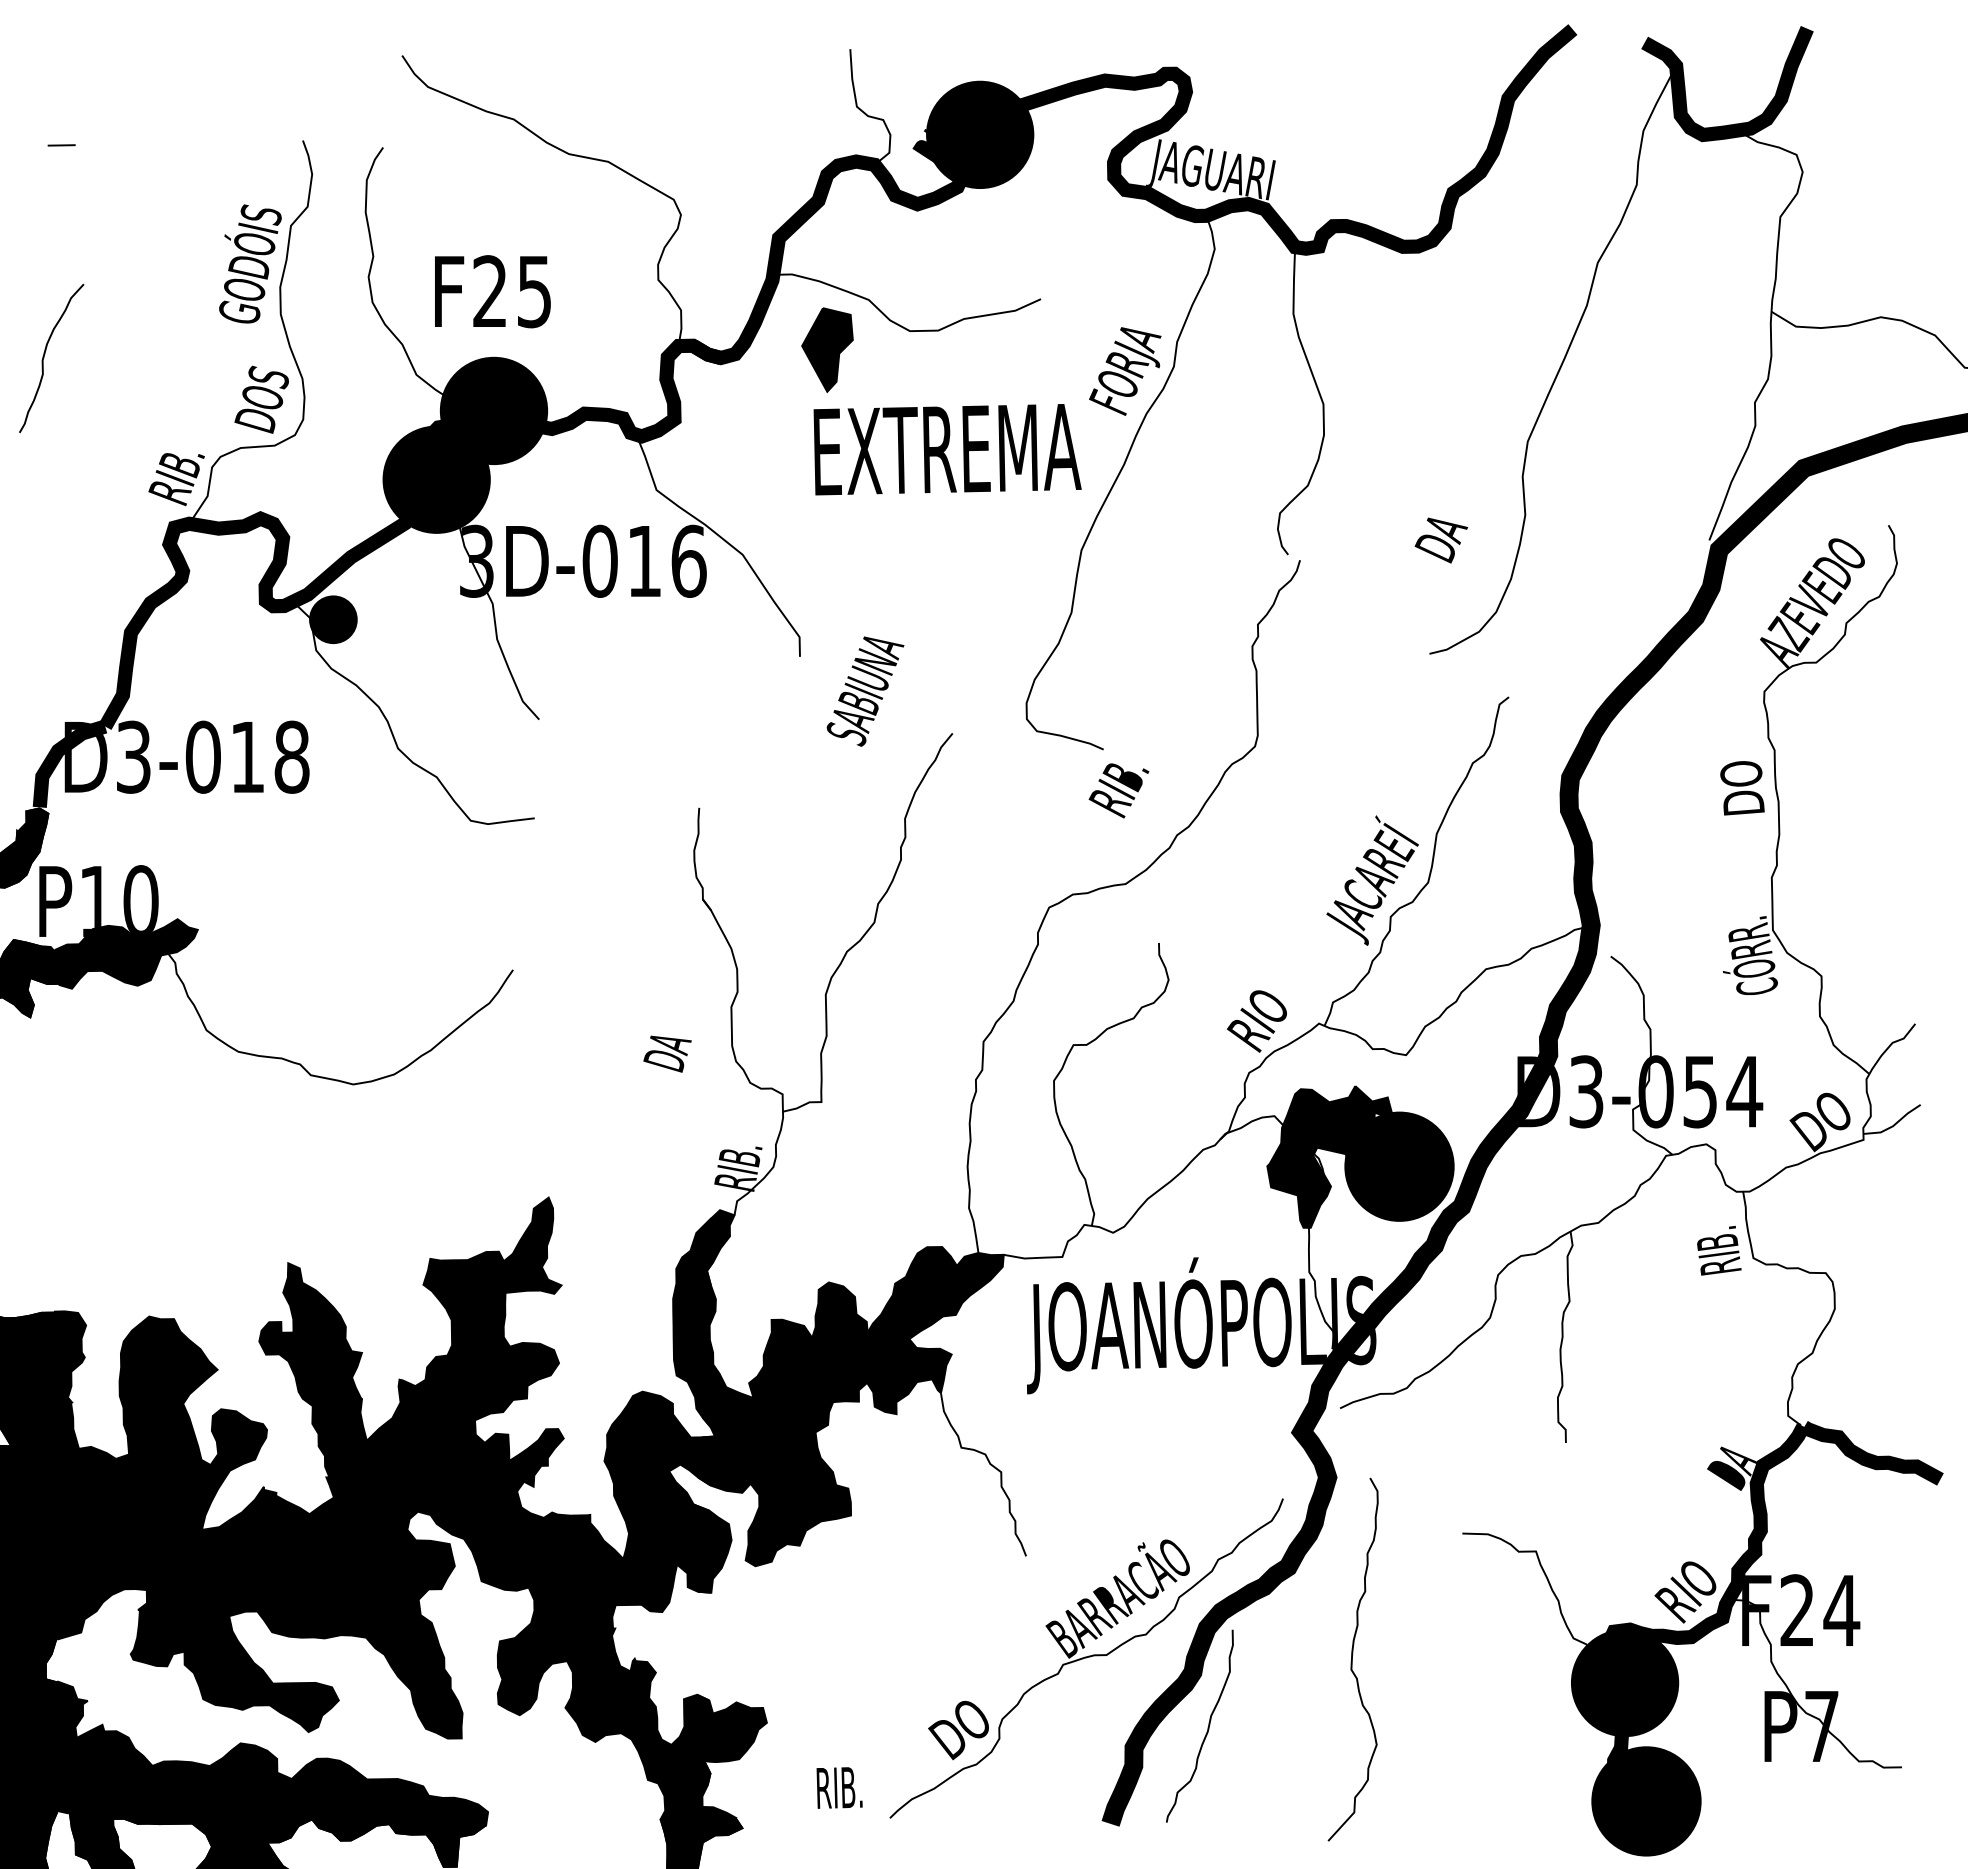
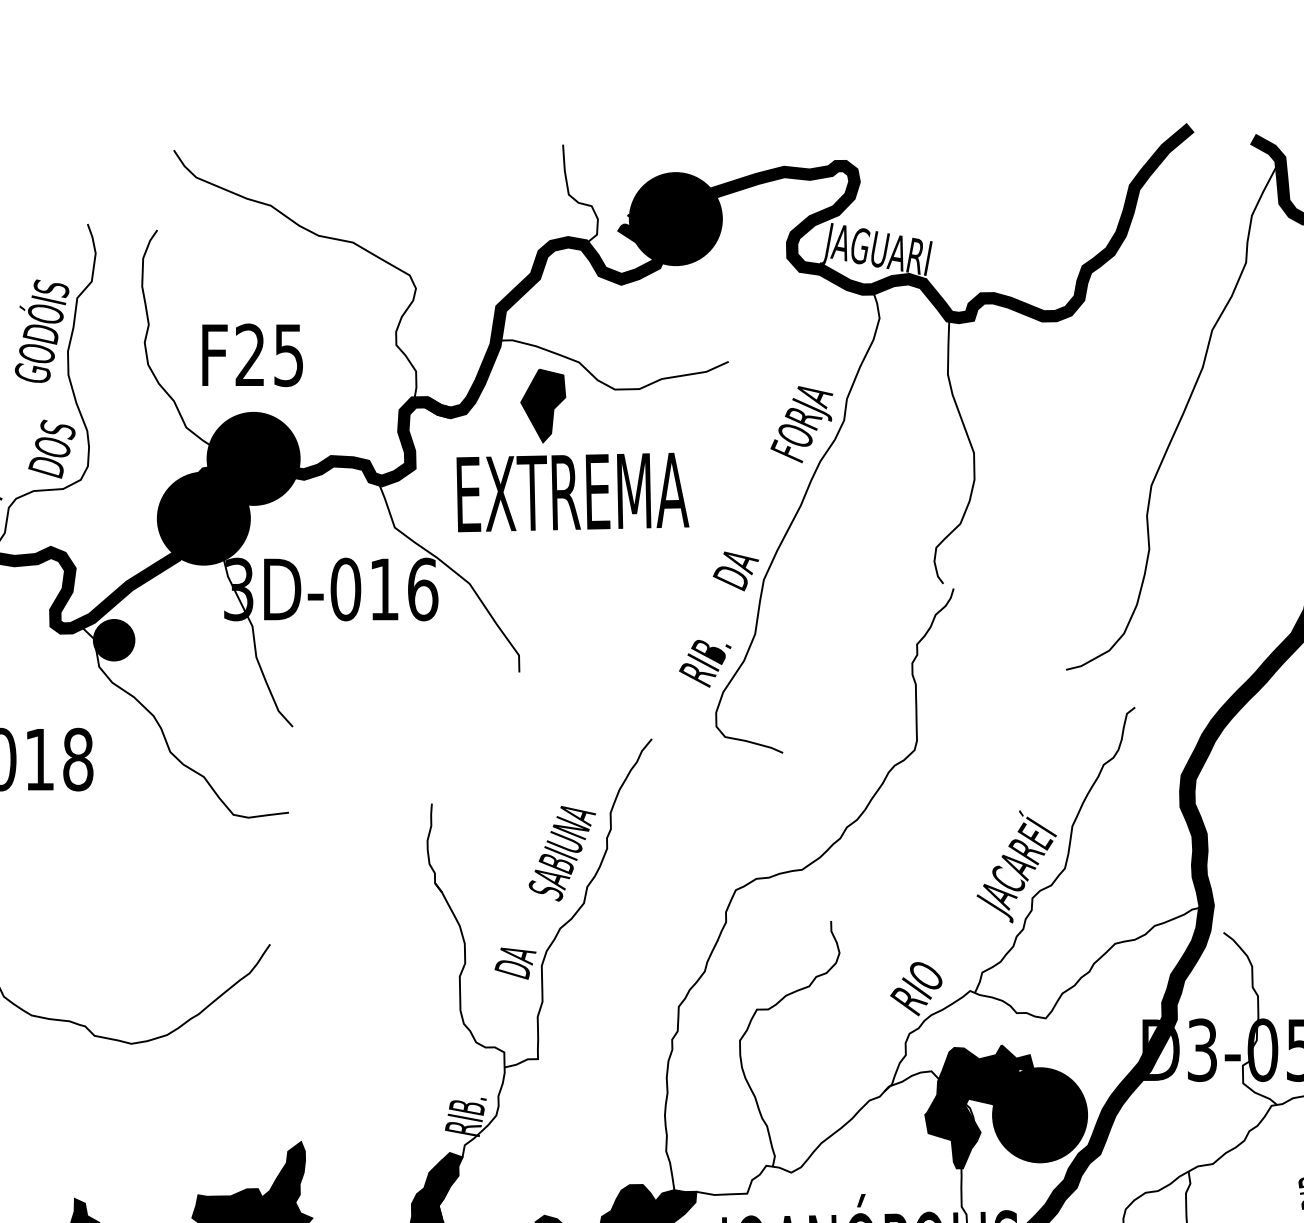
text: (947, 449) -> (572, 492), moved
text: (1441, 540) -> (736, 571), moved
text: (865, 691) -> (562, 853), moved
text: (1118, 790) -> (704, 663), moved
text: (667, 1053) -> (515, 963), moved

